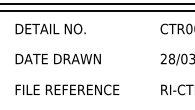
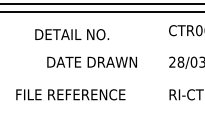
text: (50, 28) -> (71, 34), moved
text: (57, 58) -> (91, 61), moved

